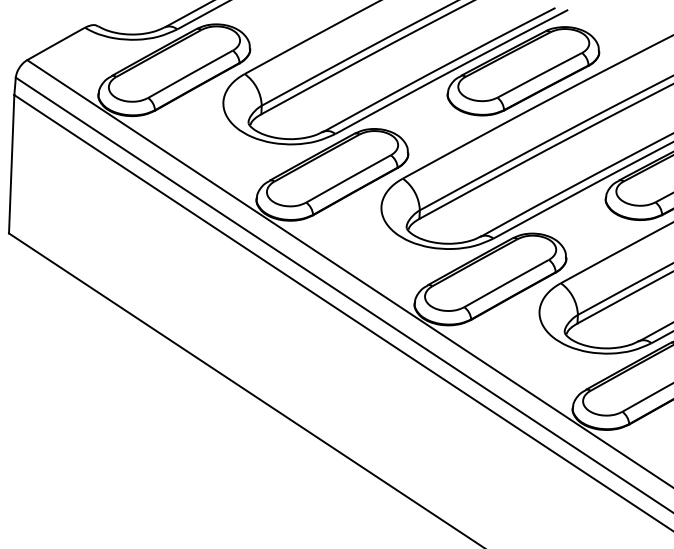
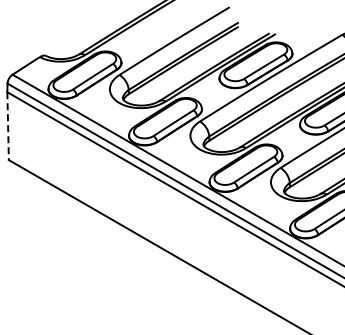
line: (12, 165) -> (8, 126), solid -> dashed

